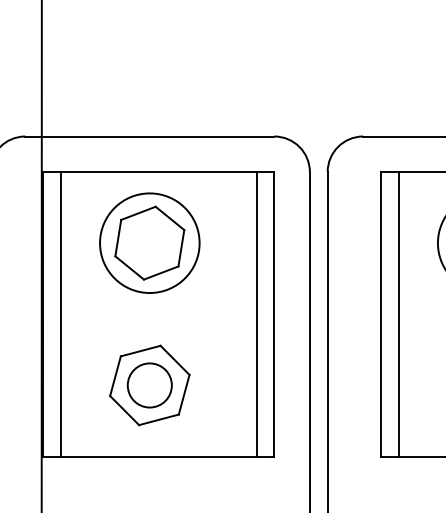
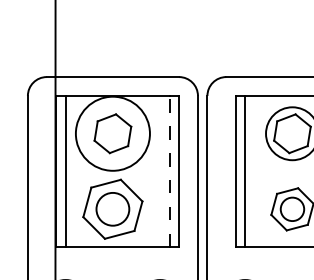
circle: (149, 242) -> (112, 133), size x1.4
line: (256, 314) -> (169, 171), solid -> dashed
part: (149, 385) -> (112, 209), size x1.4

